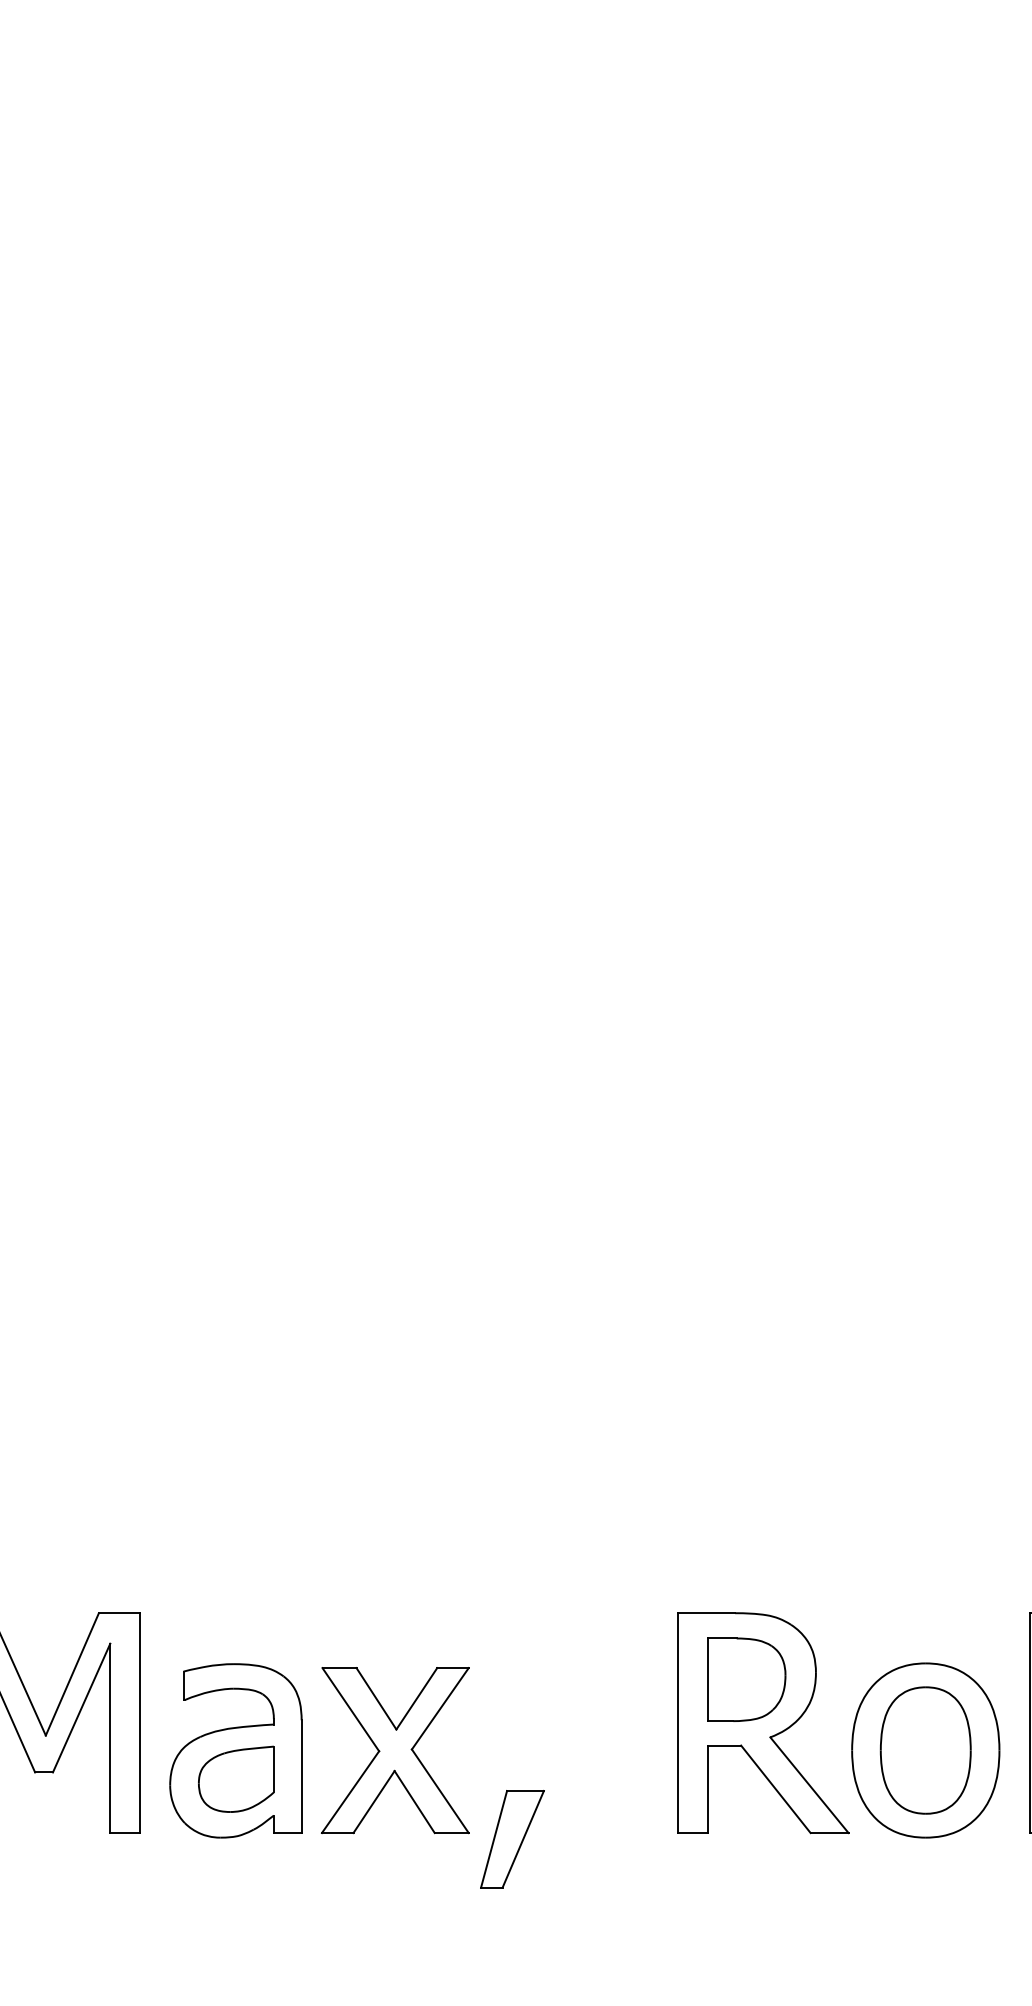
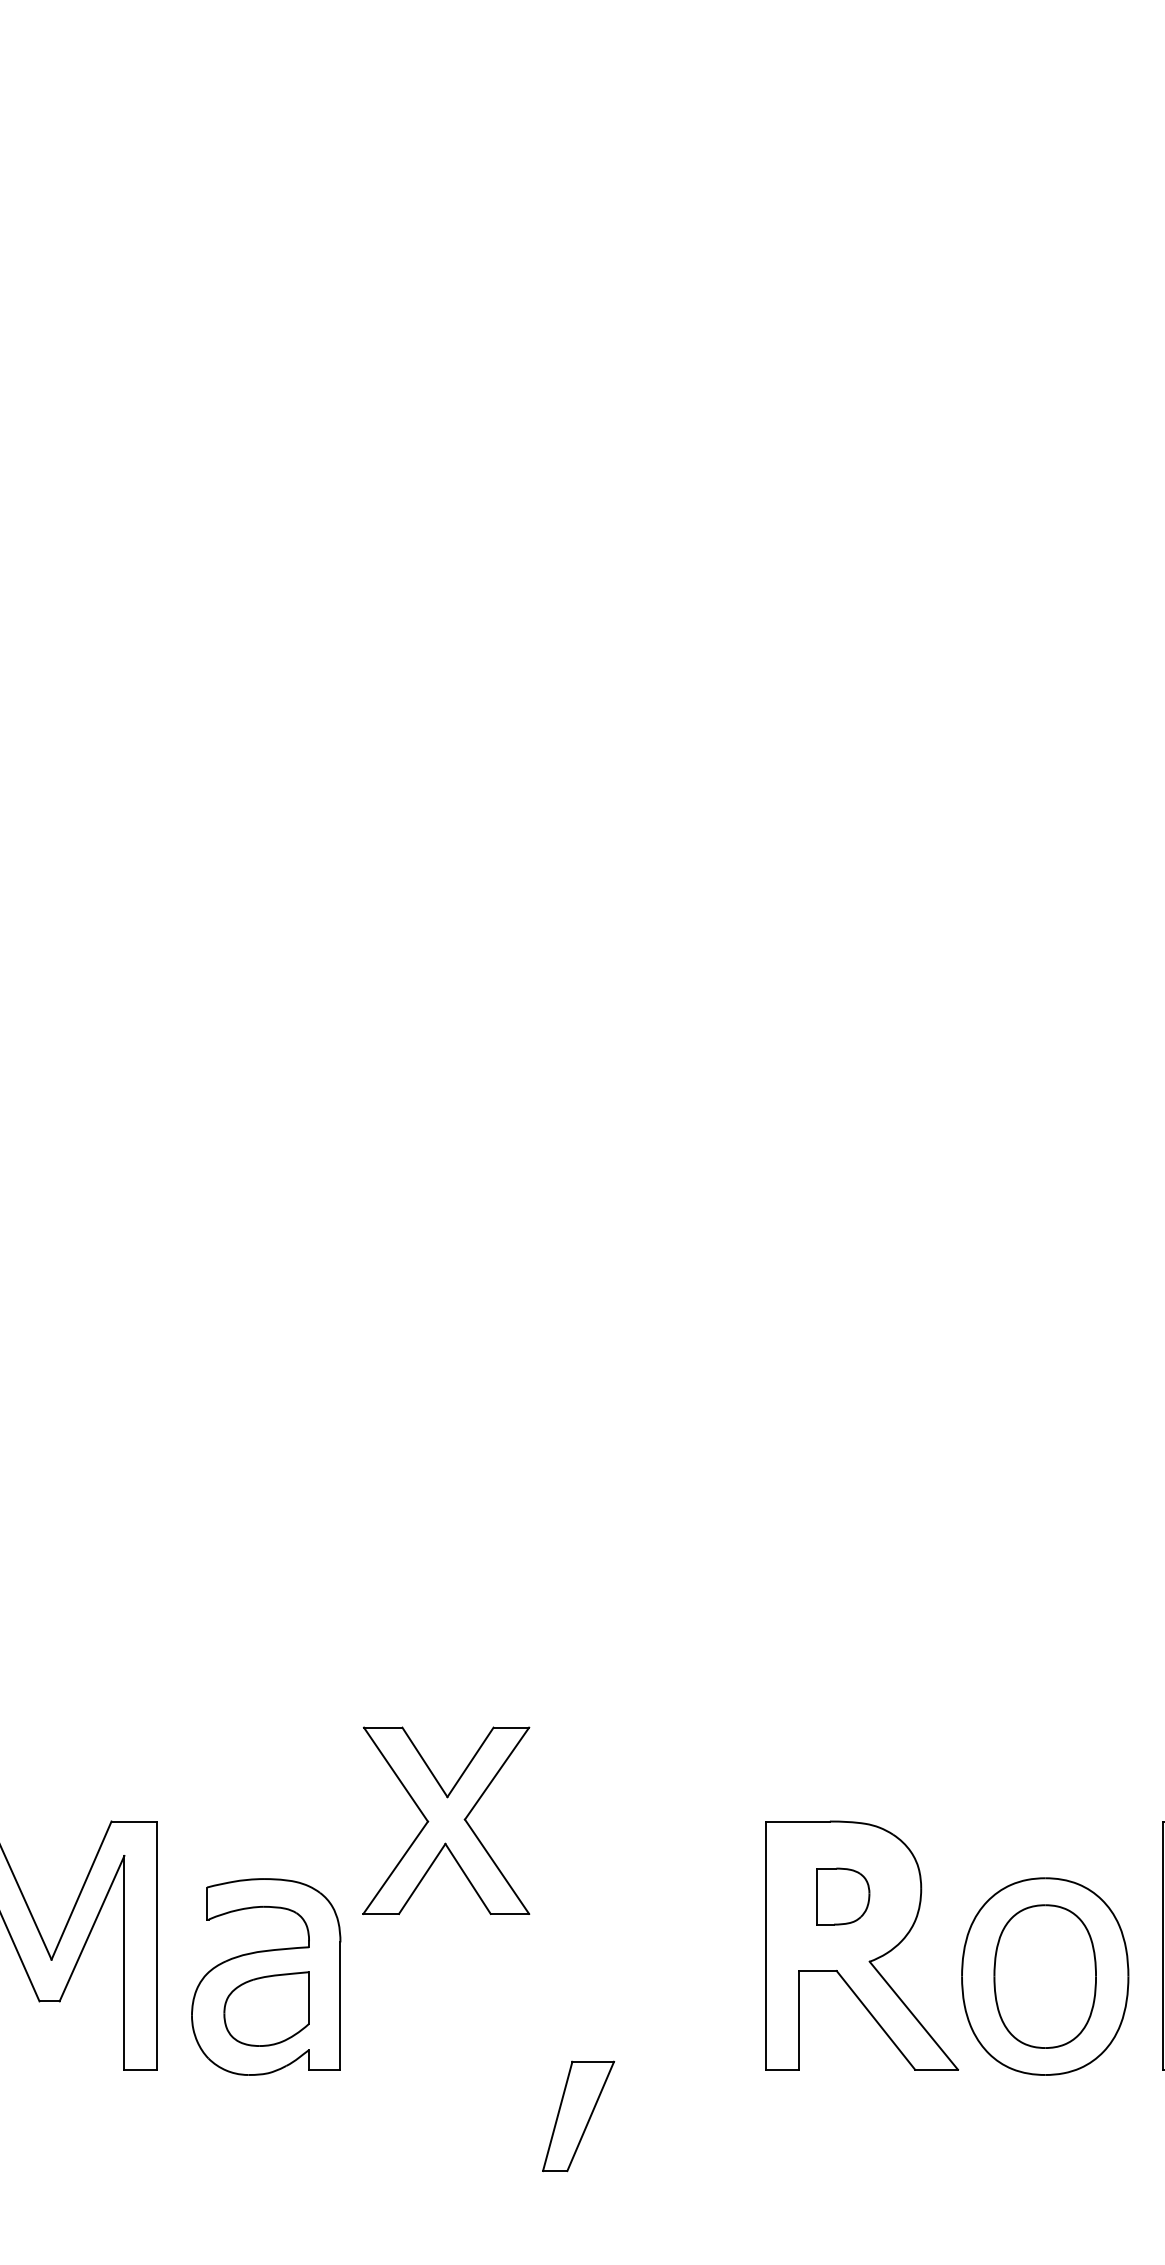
part: (746, 1679) -> (842, 1896), size x0.6
part: (395, 1750) -> (446, 1820), moved
part: (512, 1839) -> (578, 2116), moved

